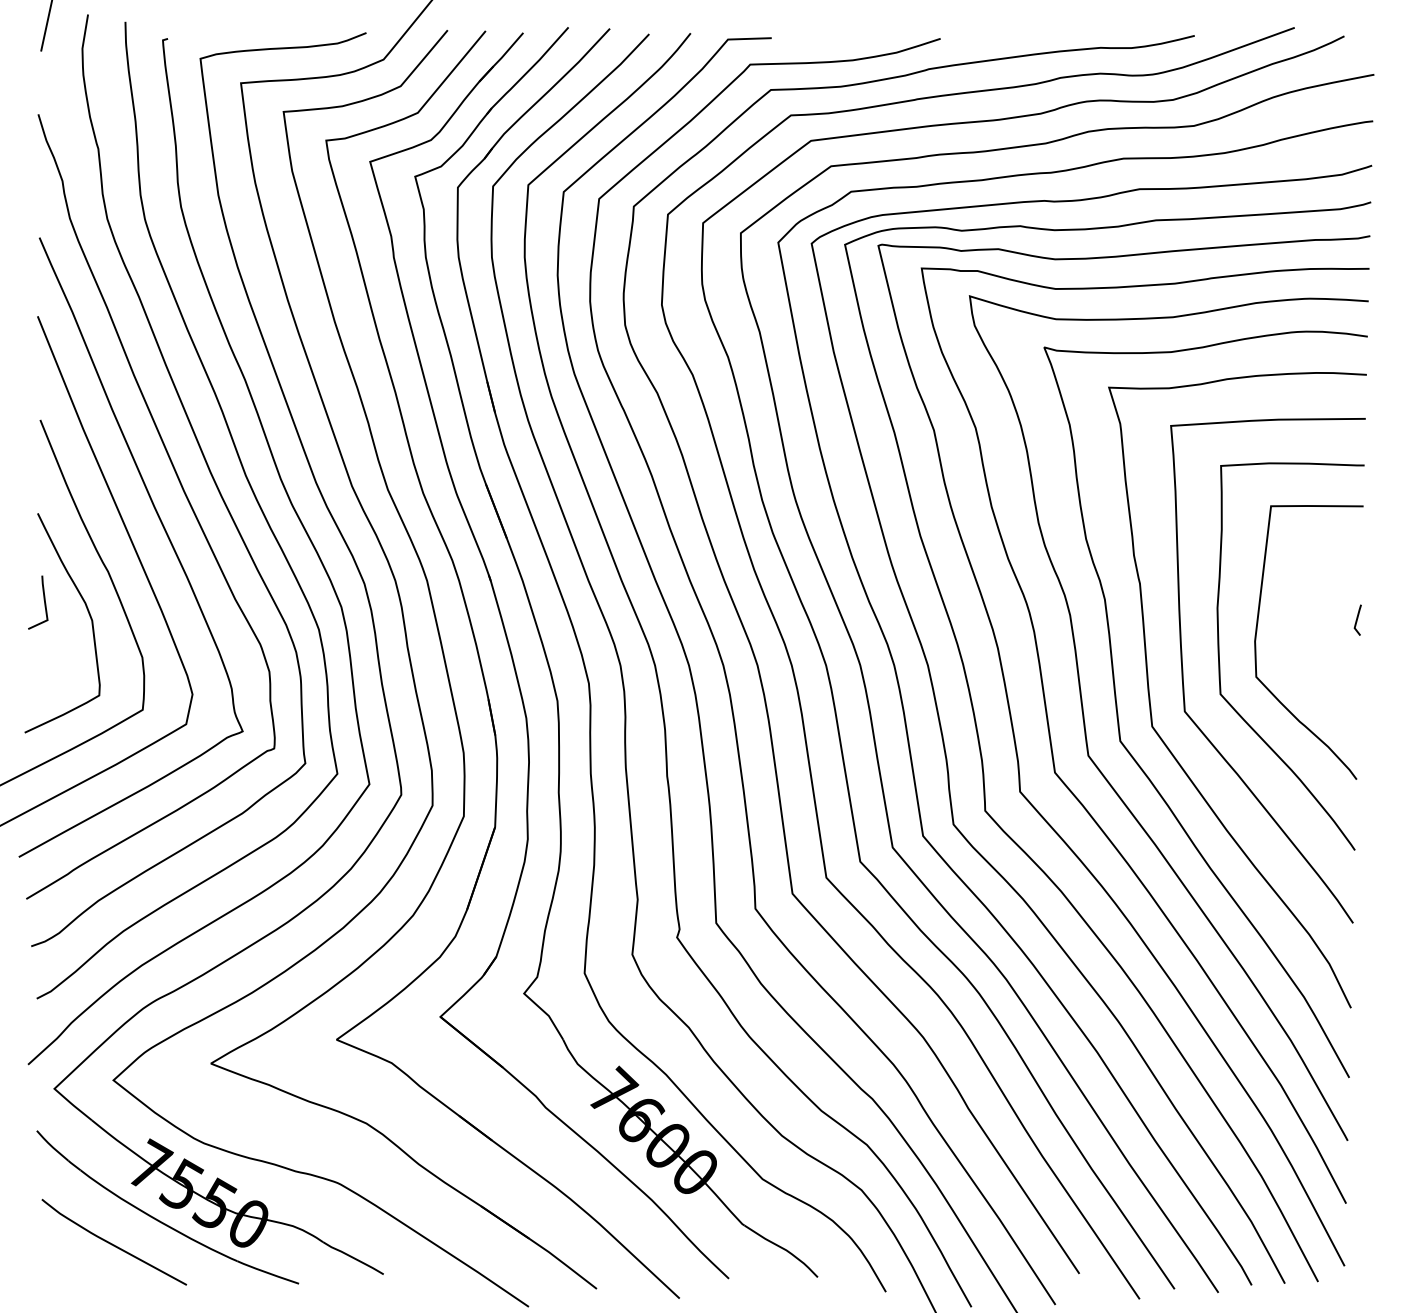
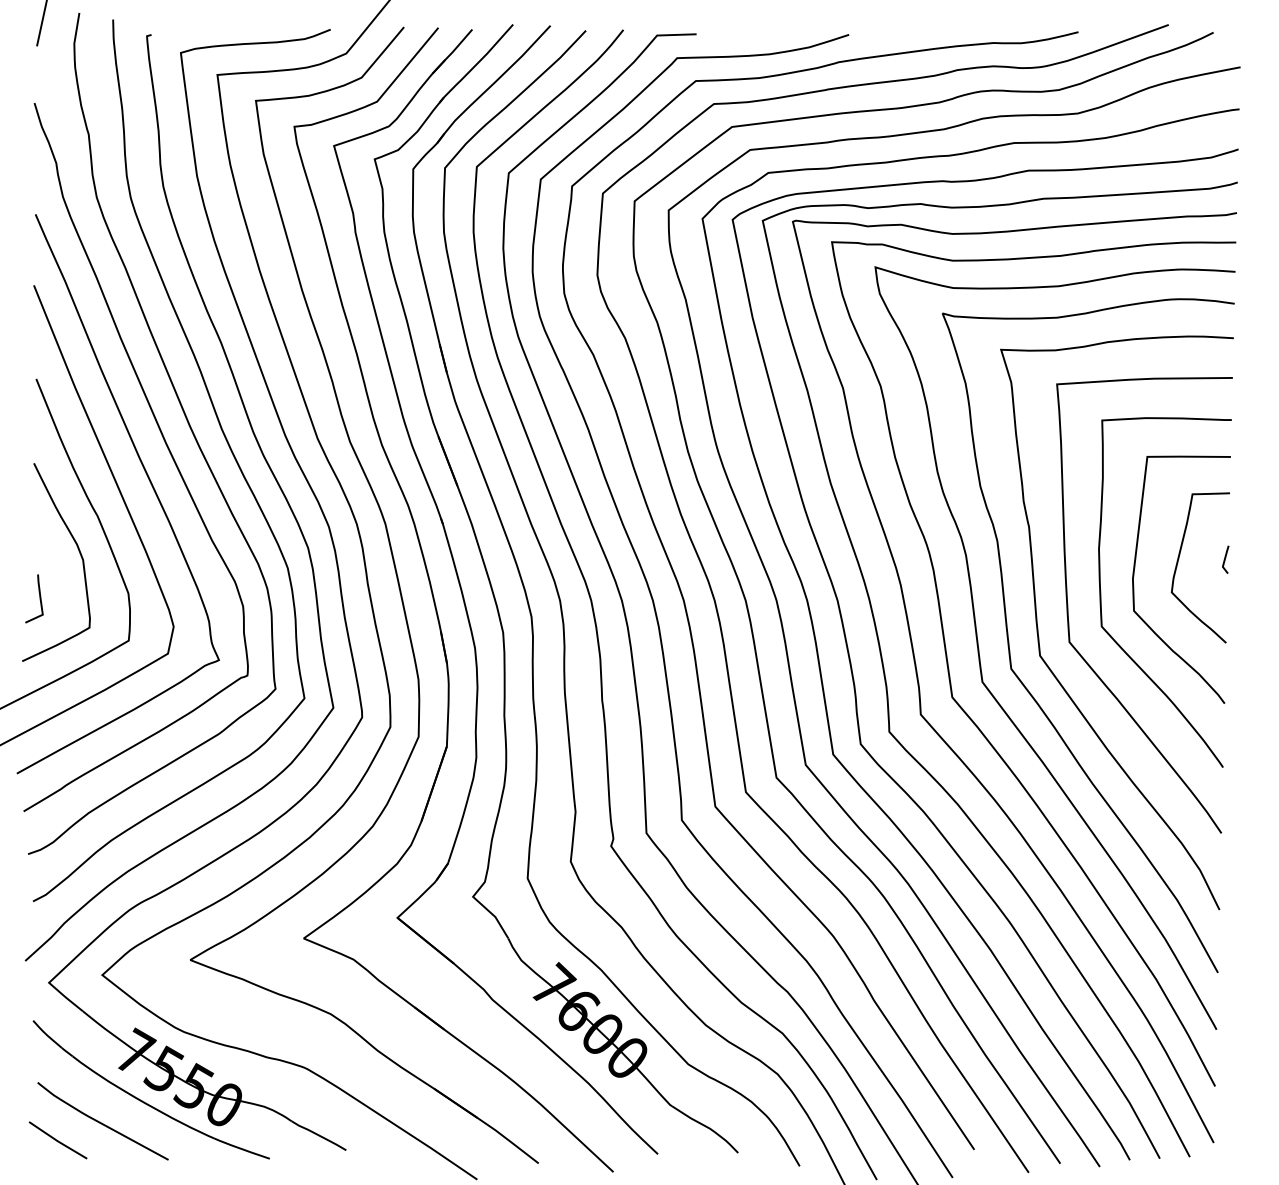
line: (43, 602) -> (39, 598), moved
curve: (1305, 624) -> (1178, 563), added
line: (63, 1263) -> (57, 1140), added

